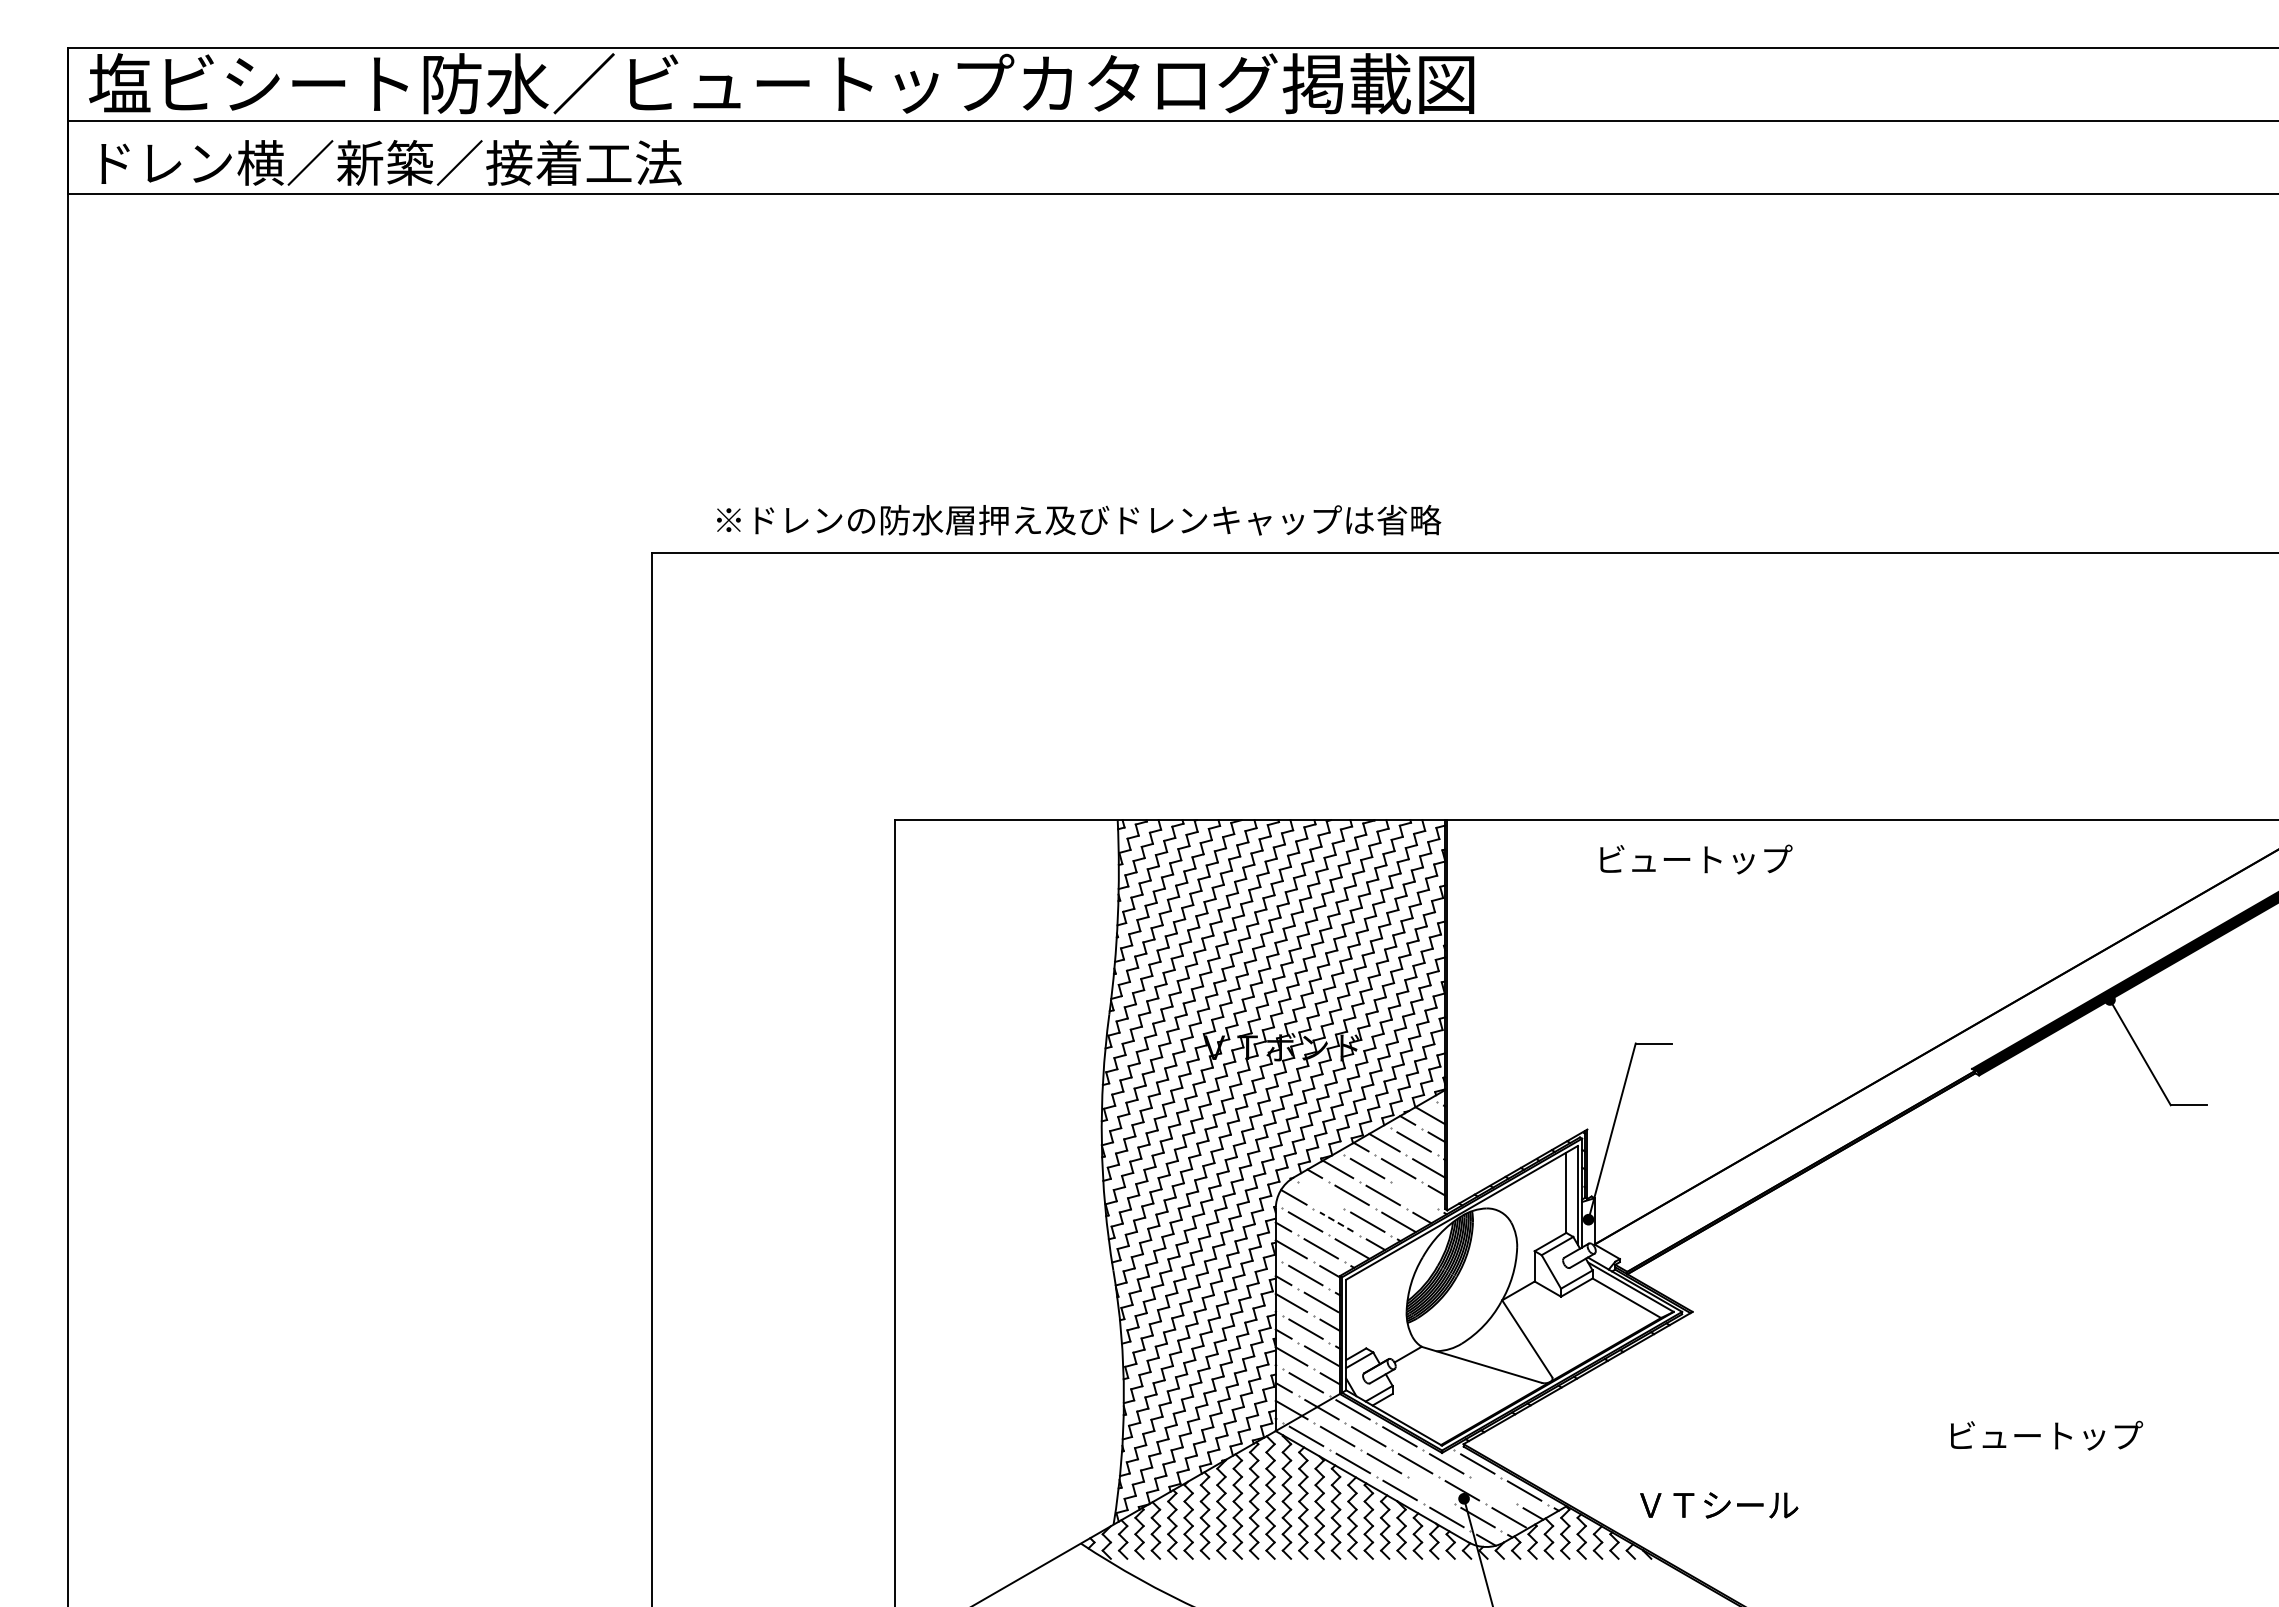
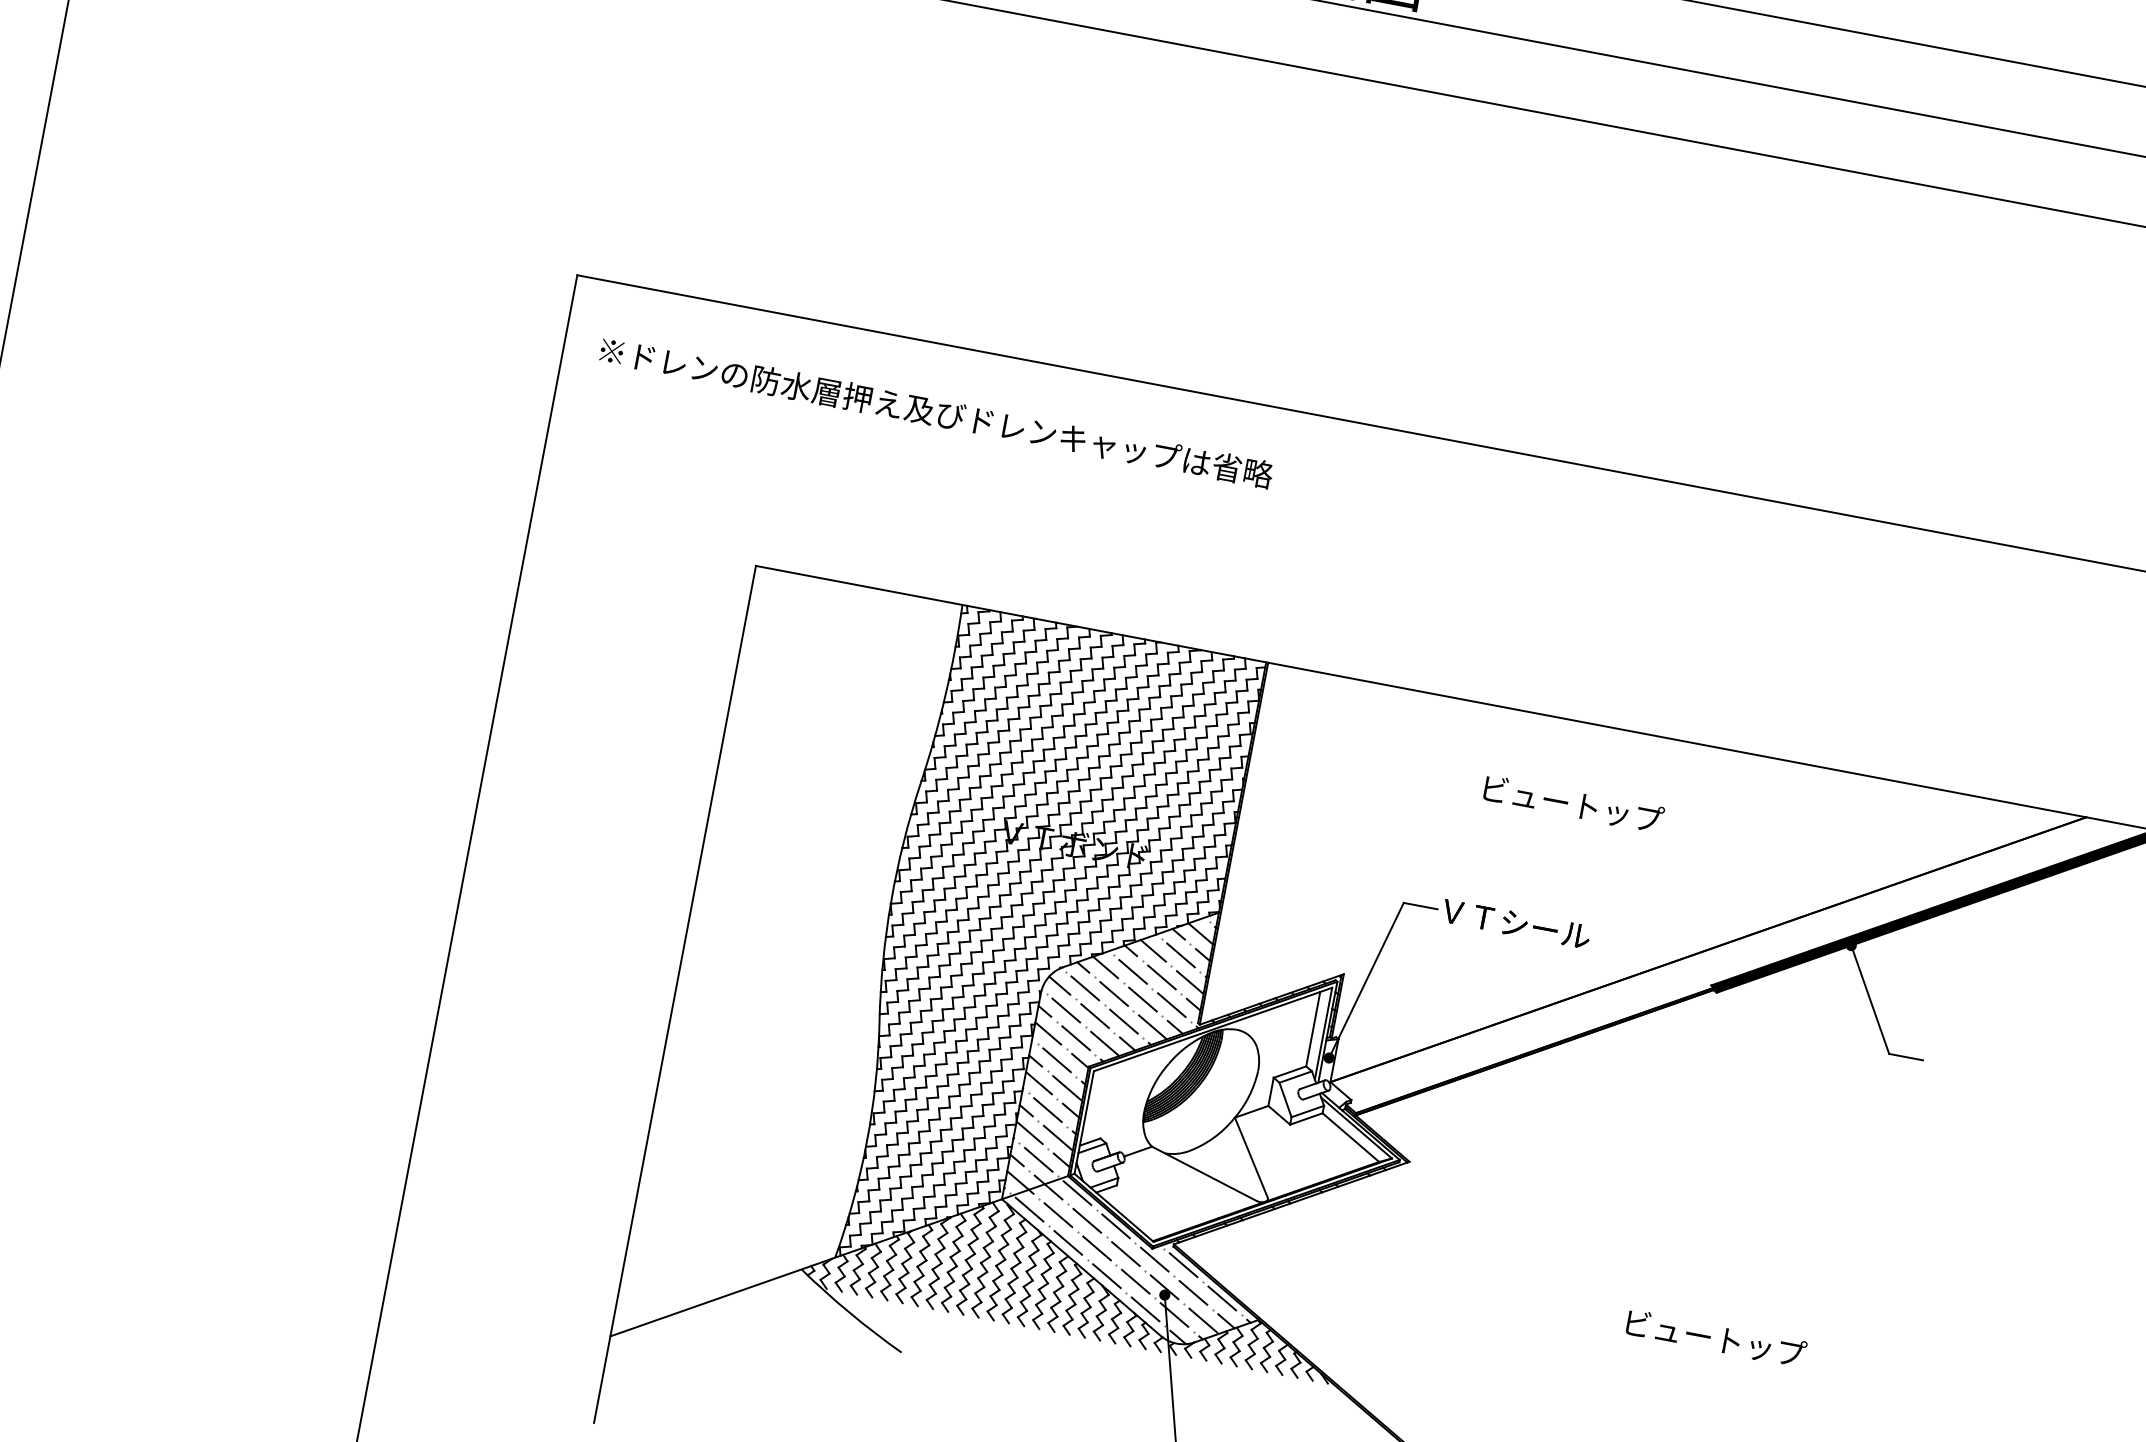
text: (1079, 520) -> (937, 413), moved
text: (1696, 859) -> (1573, 804), moved
line: (1320, 1194) -> (1084, 987), added
line: (1414, 1195) -> (1171, 1005), added
line: (1336, 1221) -> (1095, 1015), dashed -> solid
line: (1430, 1490) -> (1135, 1281), added
line: (1493, 1490) -> (1193, 1292), added
text: (1719, 1505) -> (1516, 924), moved

